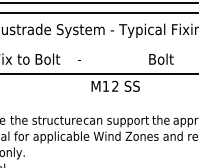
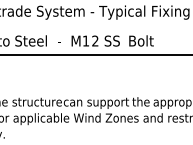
text: (50, 58) -> (30, 40), Bolt -> Steel
text: (115, 85) -> (95, 40), moved

